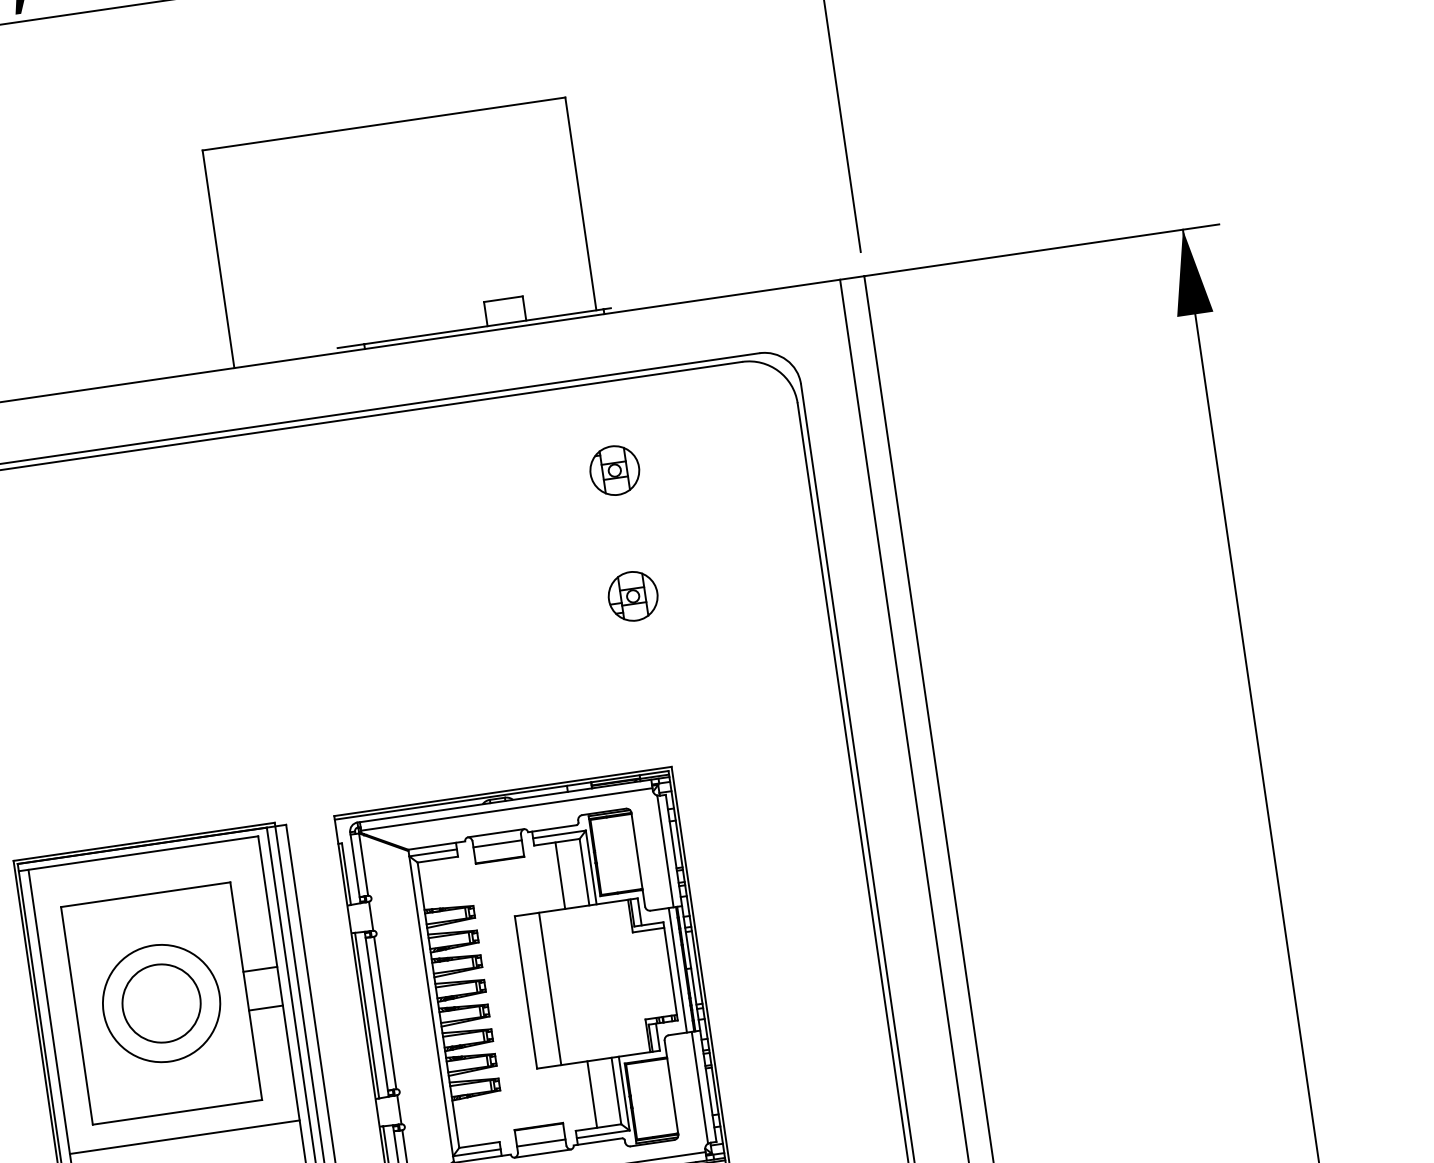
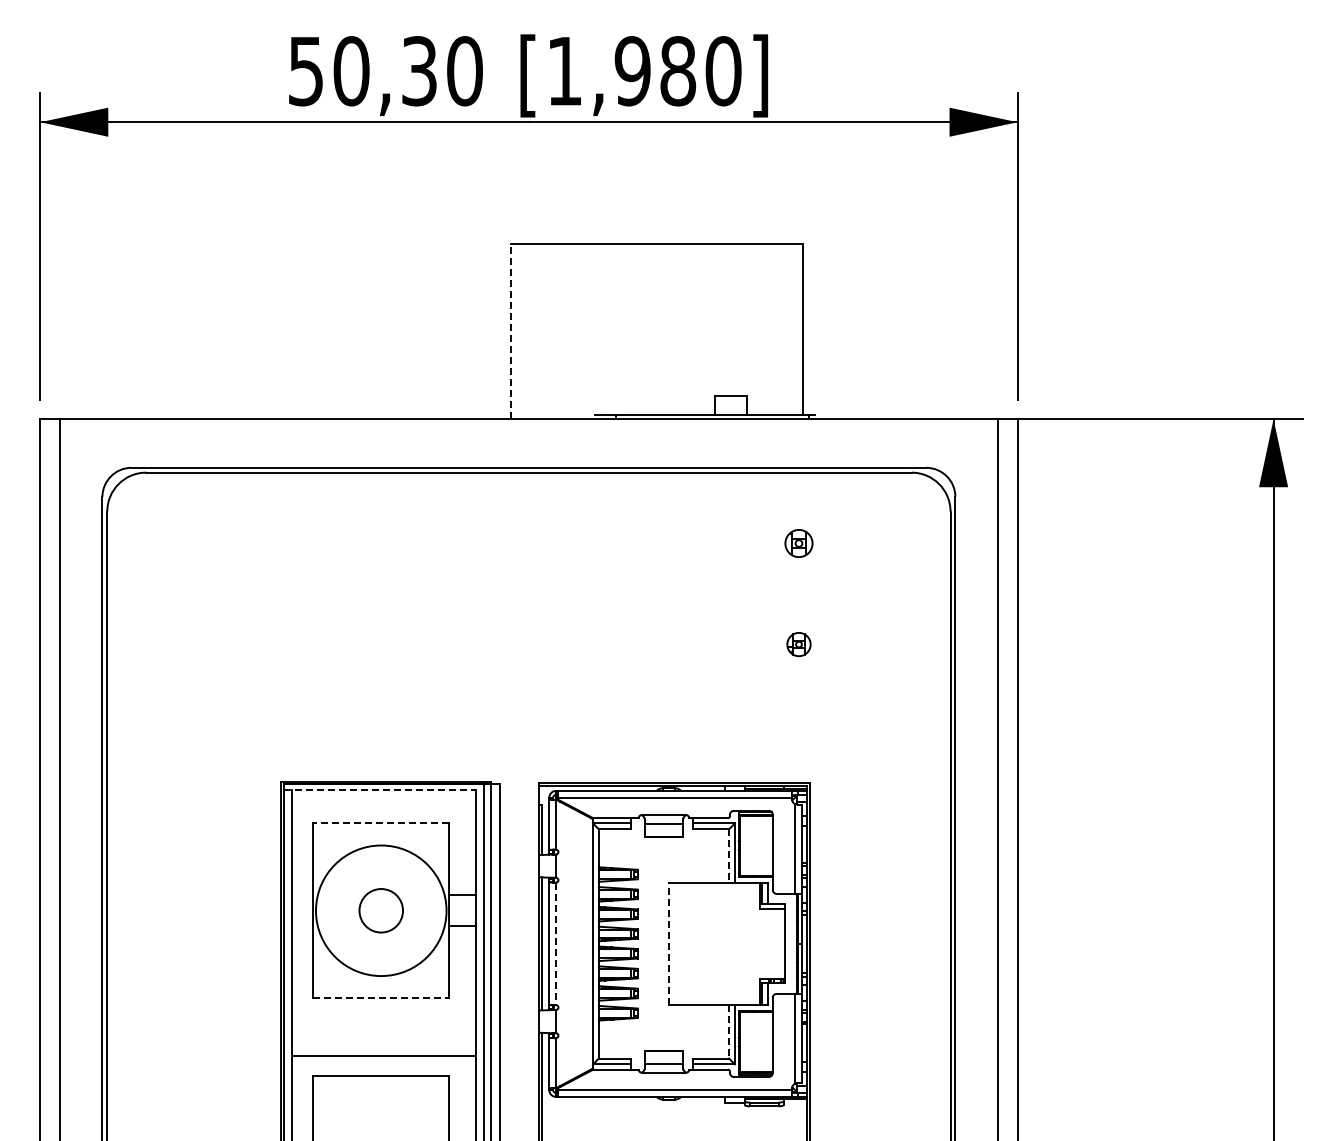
line: (218, 258) -> (511, 331), solid -> dashed
part: (614, 470) -> (798, 543), size x0.7
part: (632, 596) -> (798, 644), size x0.6
line: (138, 853) -> (380, 790), solid -> dashed
line: (584, 871) -> (729, 855), solid -> dashed
line: (560, 875) -> (709, 855), removed
line: (144, 895) -> (380, 823), solid -> dashed
line: (678, 969) -> (791, 943), removed
line: (549, 988) -> (688, 943), removed
line: (526, 991) -> (669, 943), solid -> dashed
circle: (160, 1003) -> (380, 910), size x1.4
circle: (161, 1003) -> (381, 910), size x0.7
line: (385, 1013) -> (556, 944), solid -> dashed
line: (616, 1090) -> (729, 1031), solid -> dashed
line: (592, 1094) -> (709, 1031), removed
line: (177, 1112) -> (381, 998), solid -> dashed
line: (183, 1137) -> (383, 1018), removed

